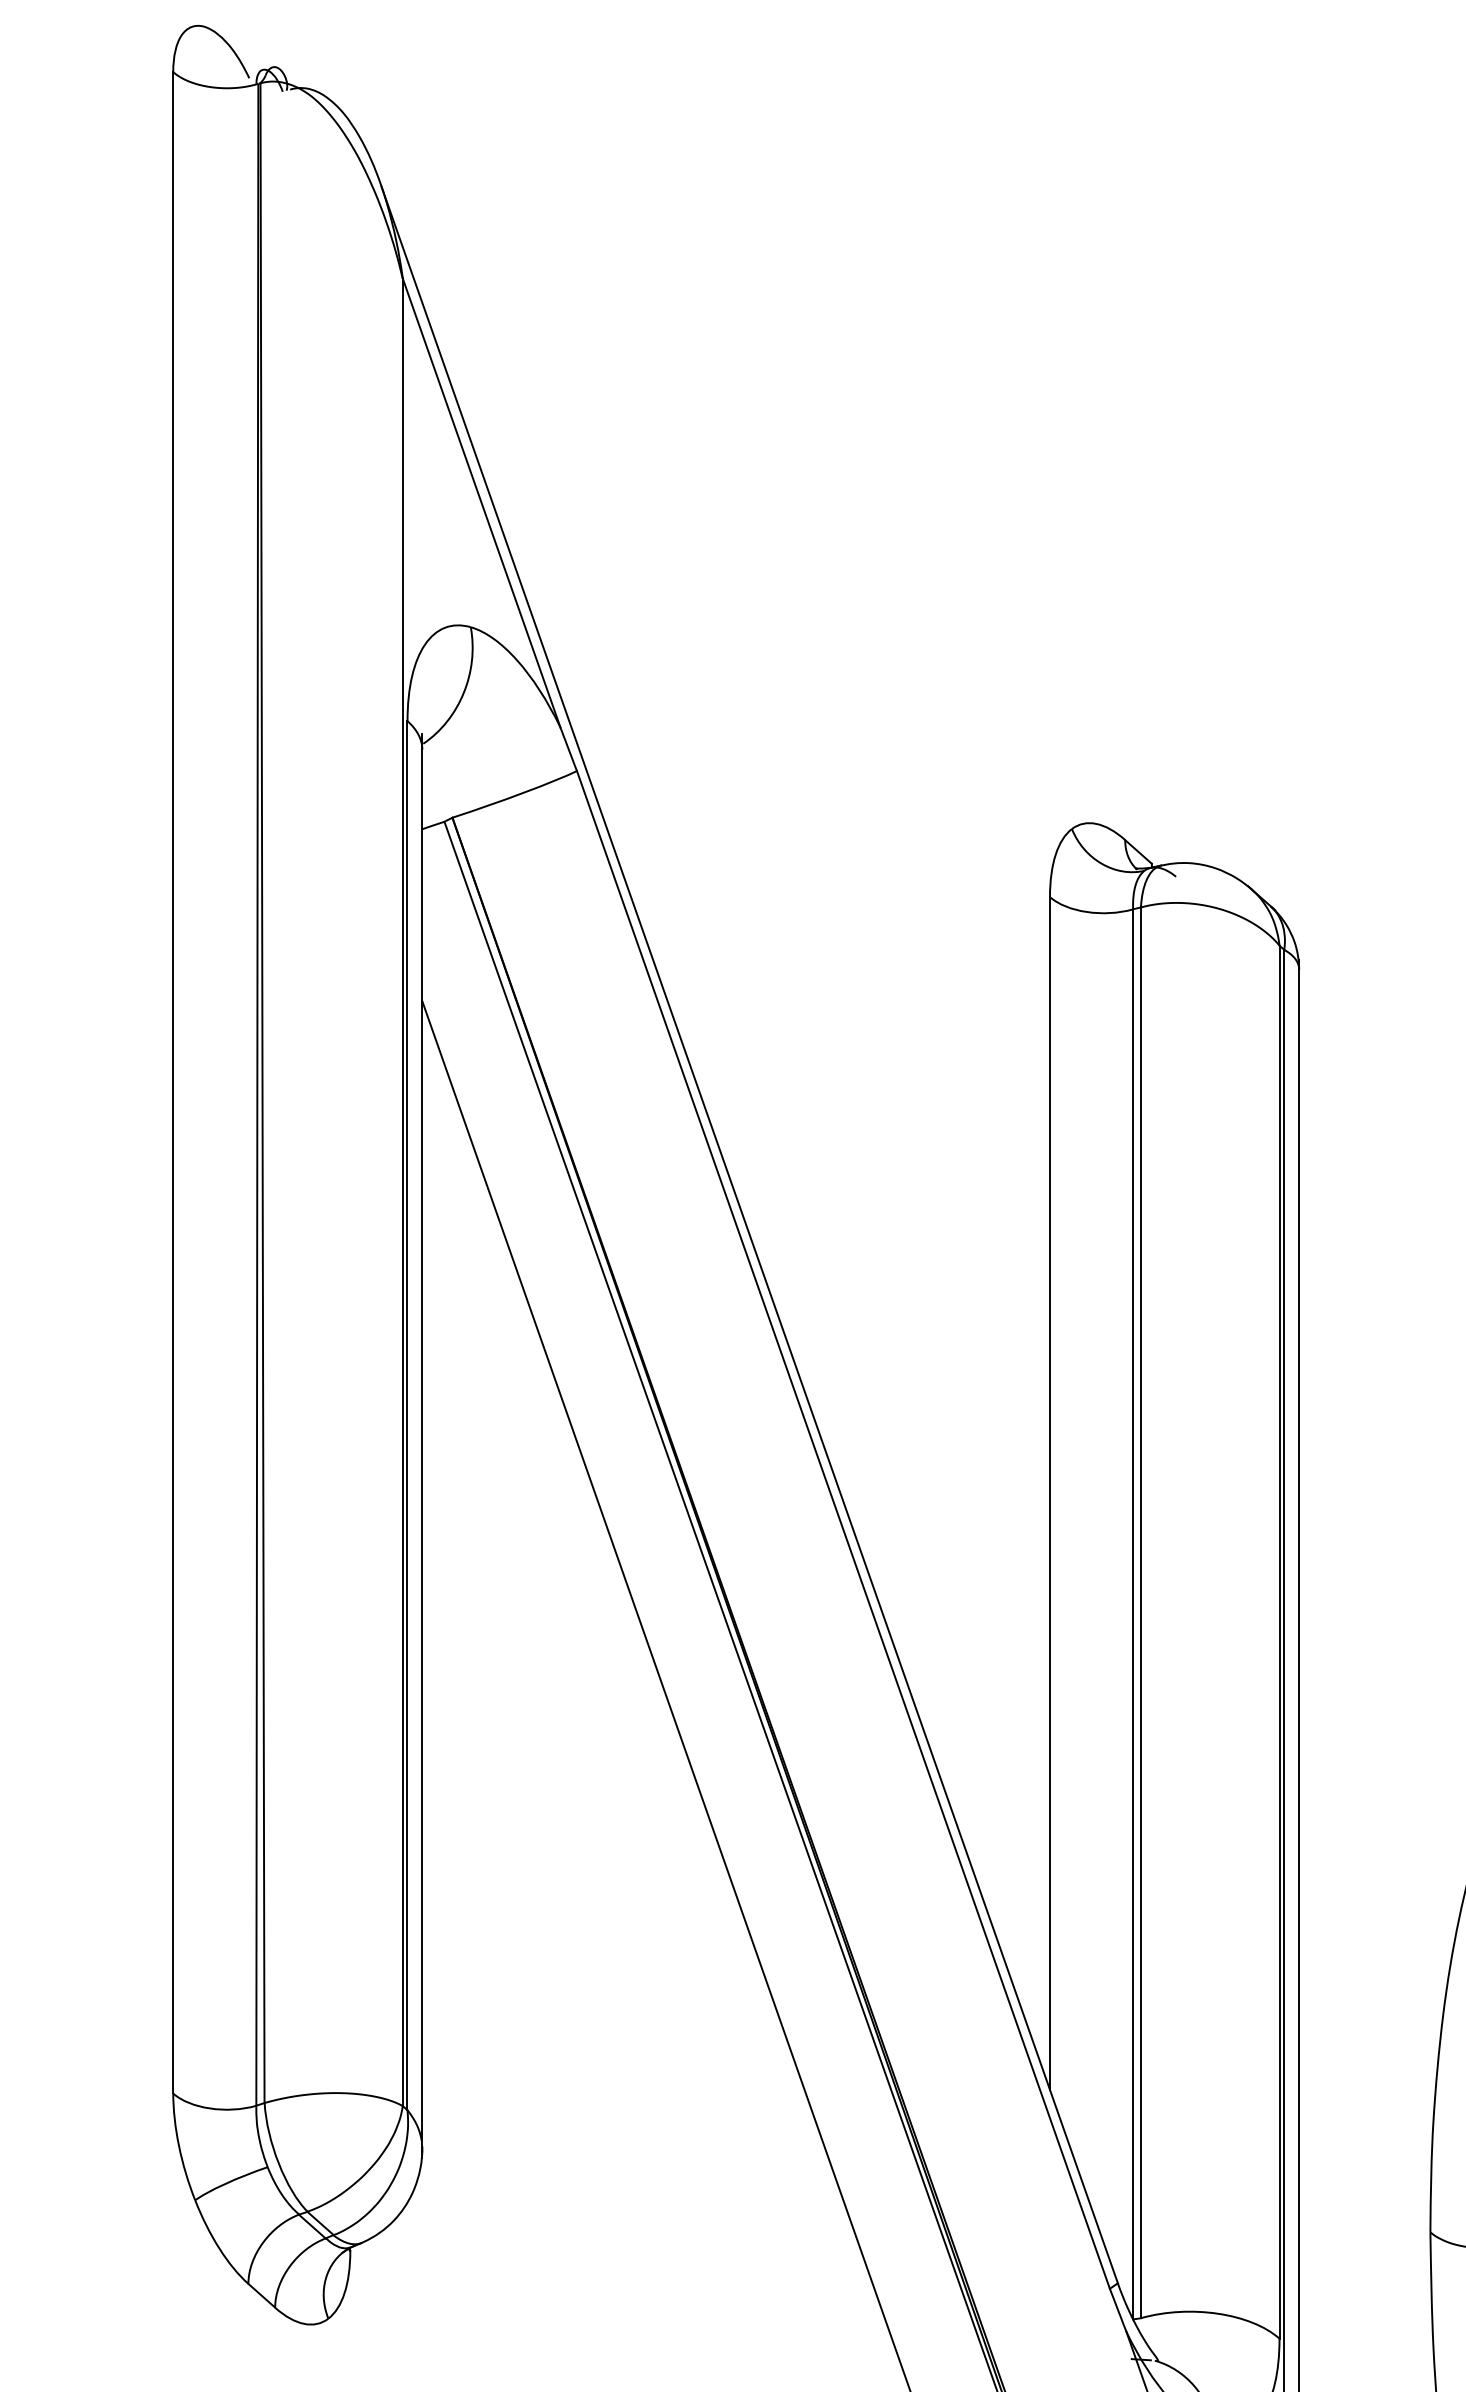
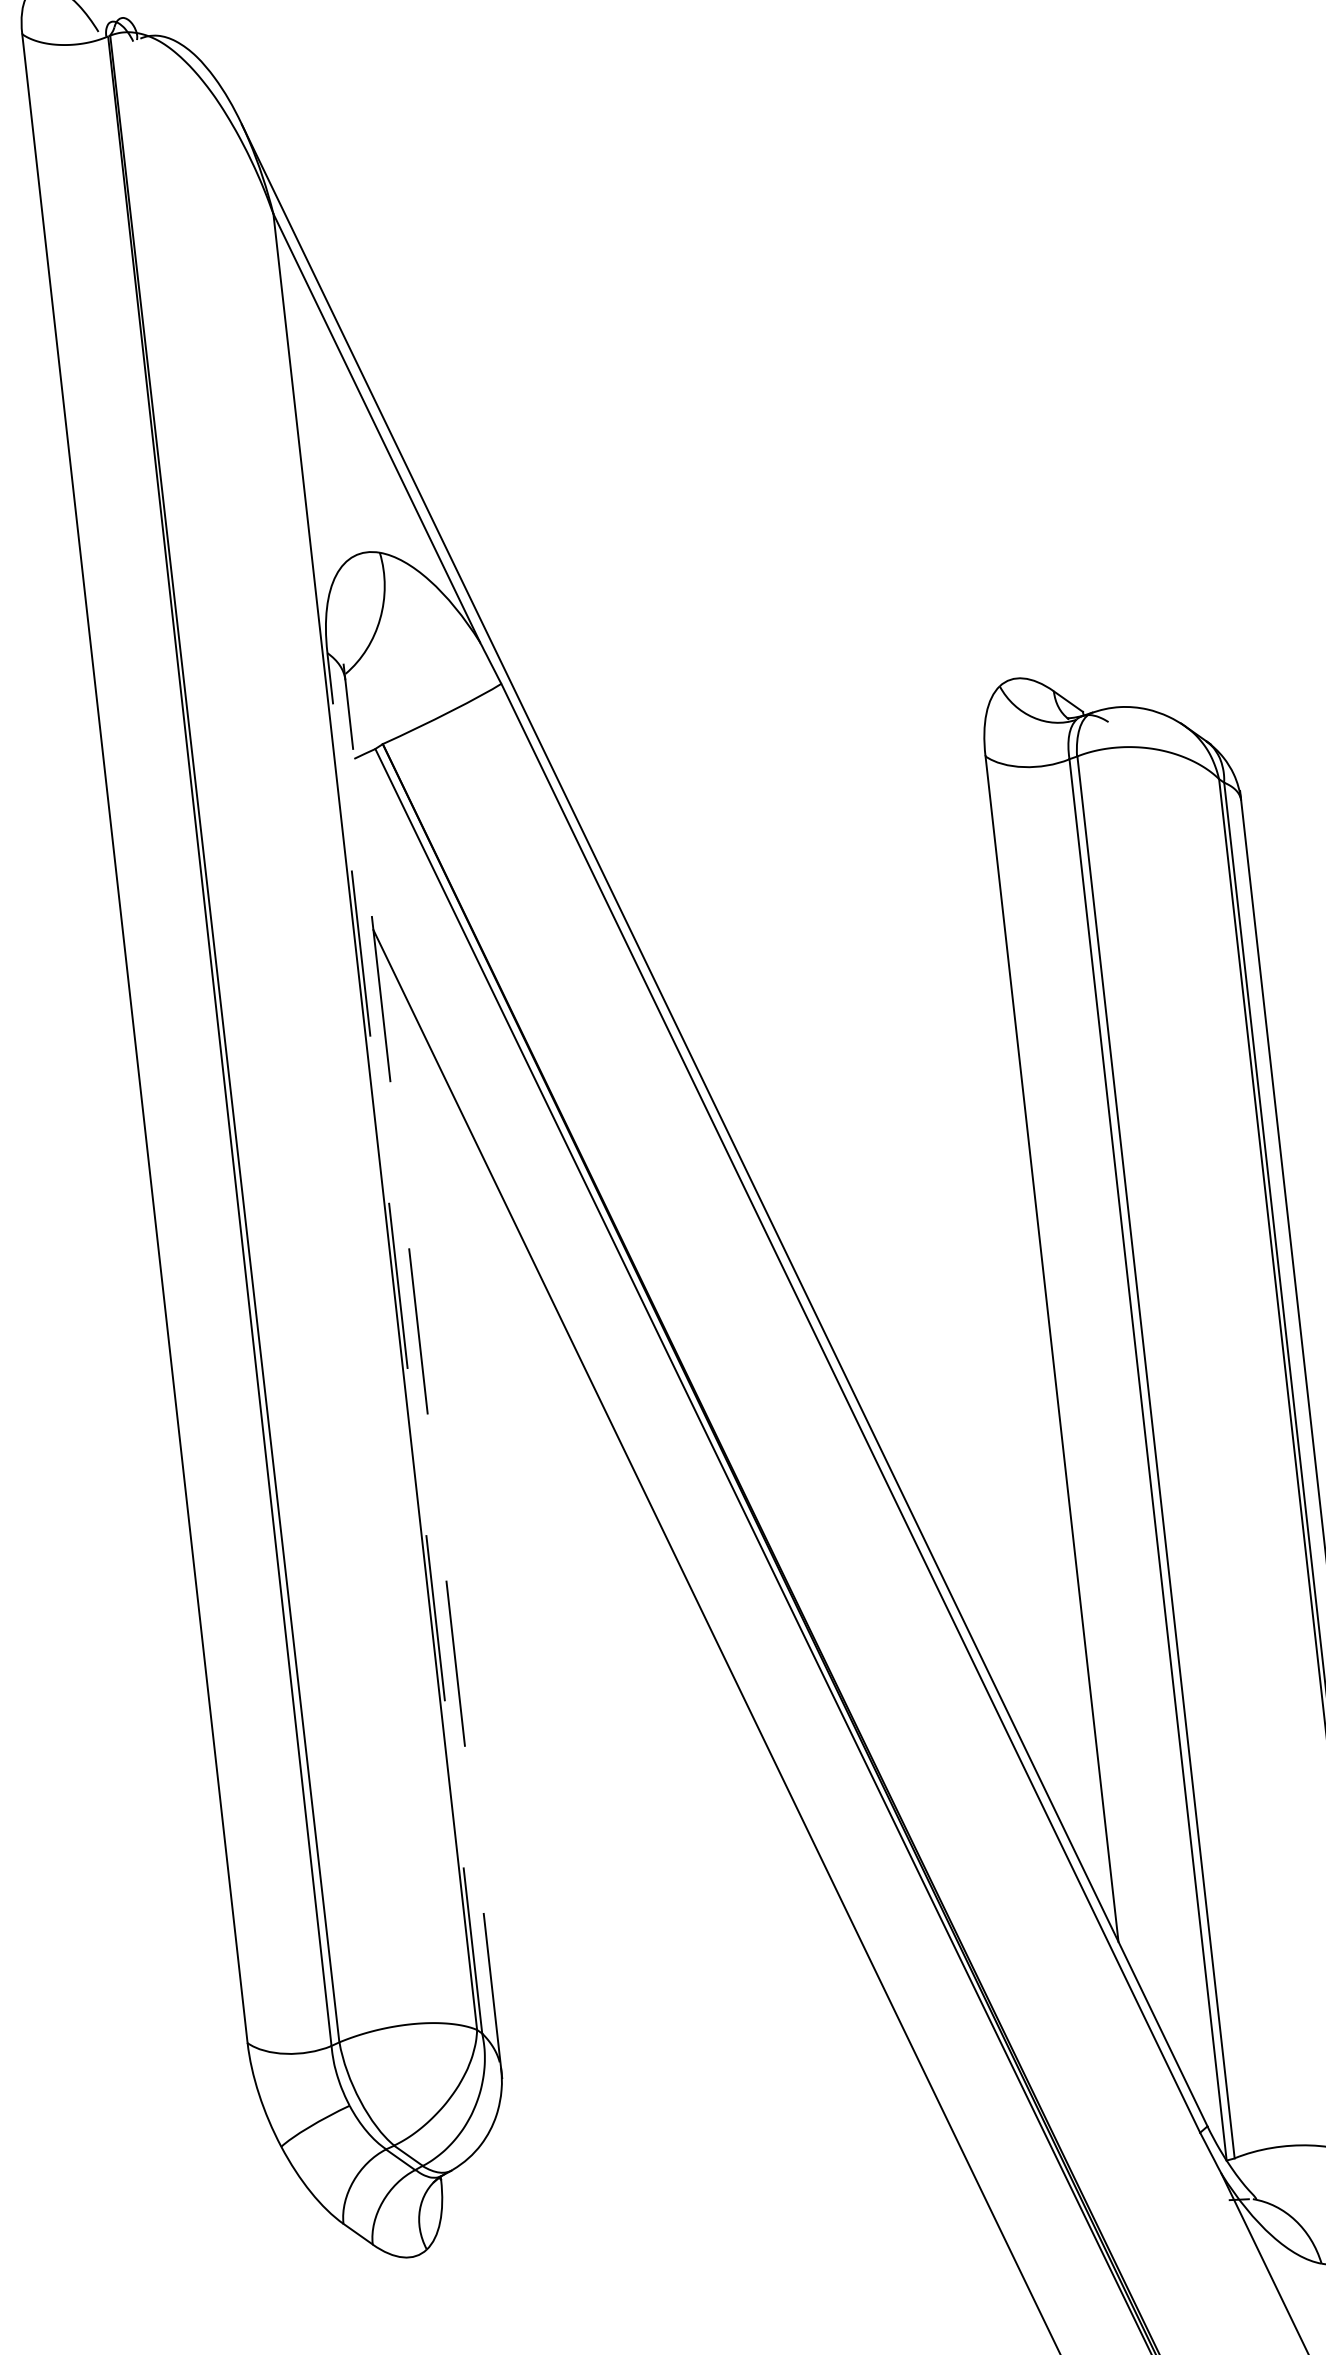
line: (407, 1415) -> (404, 1343), solid -> dashed
line: (422, 1453) -> (423, 1379), solid -> dashed

